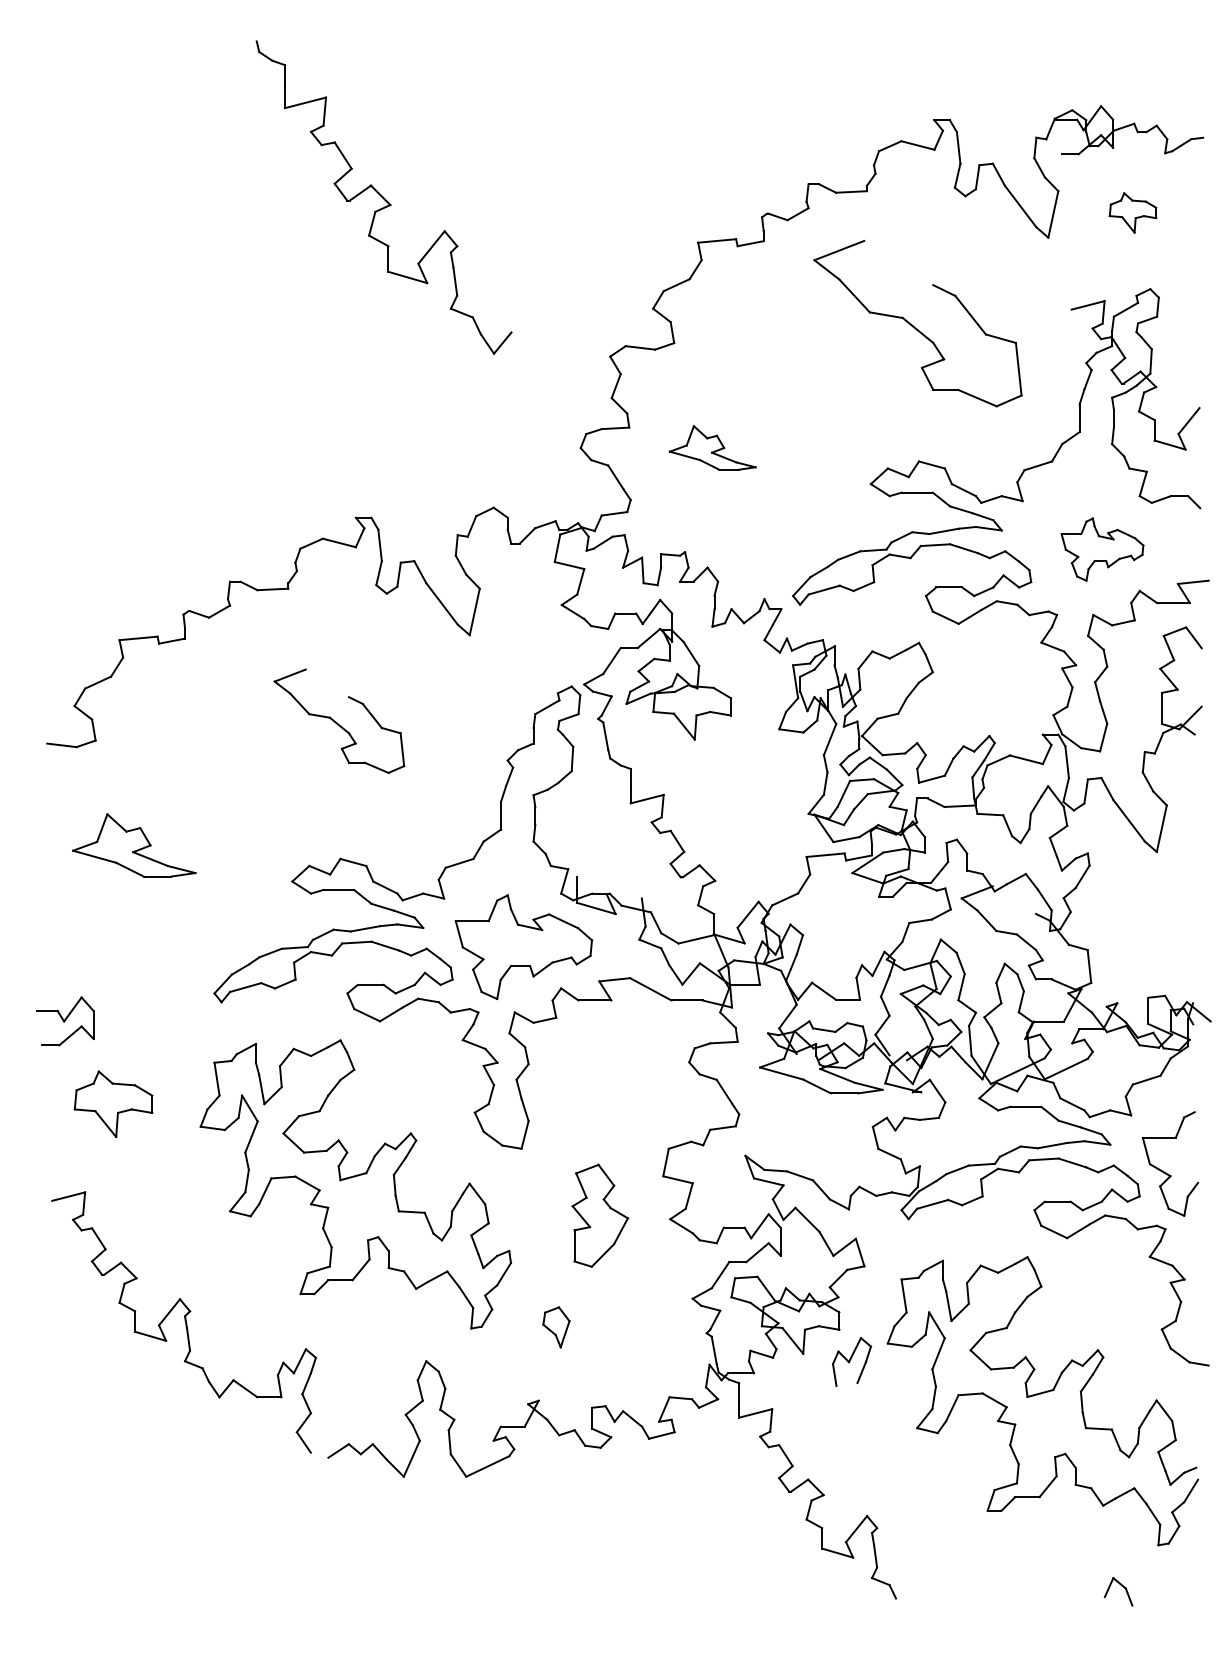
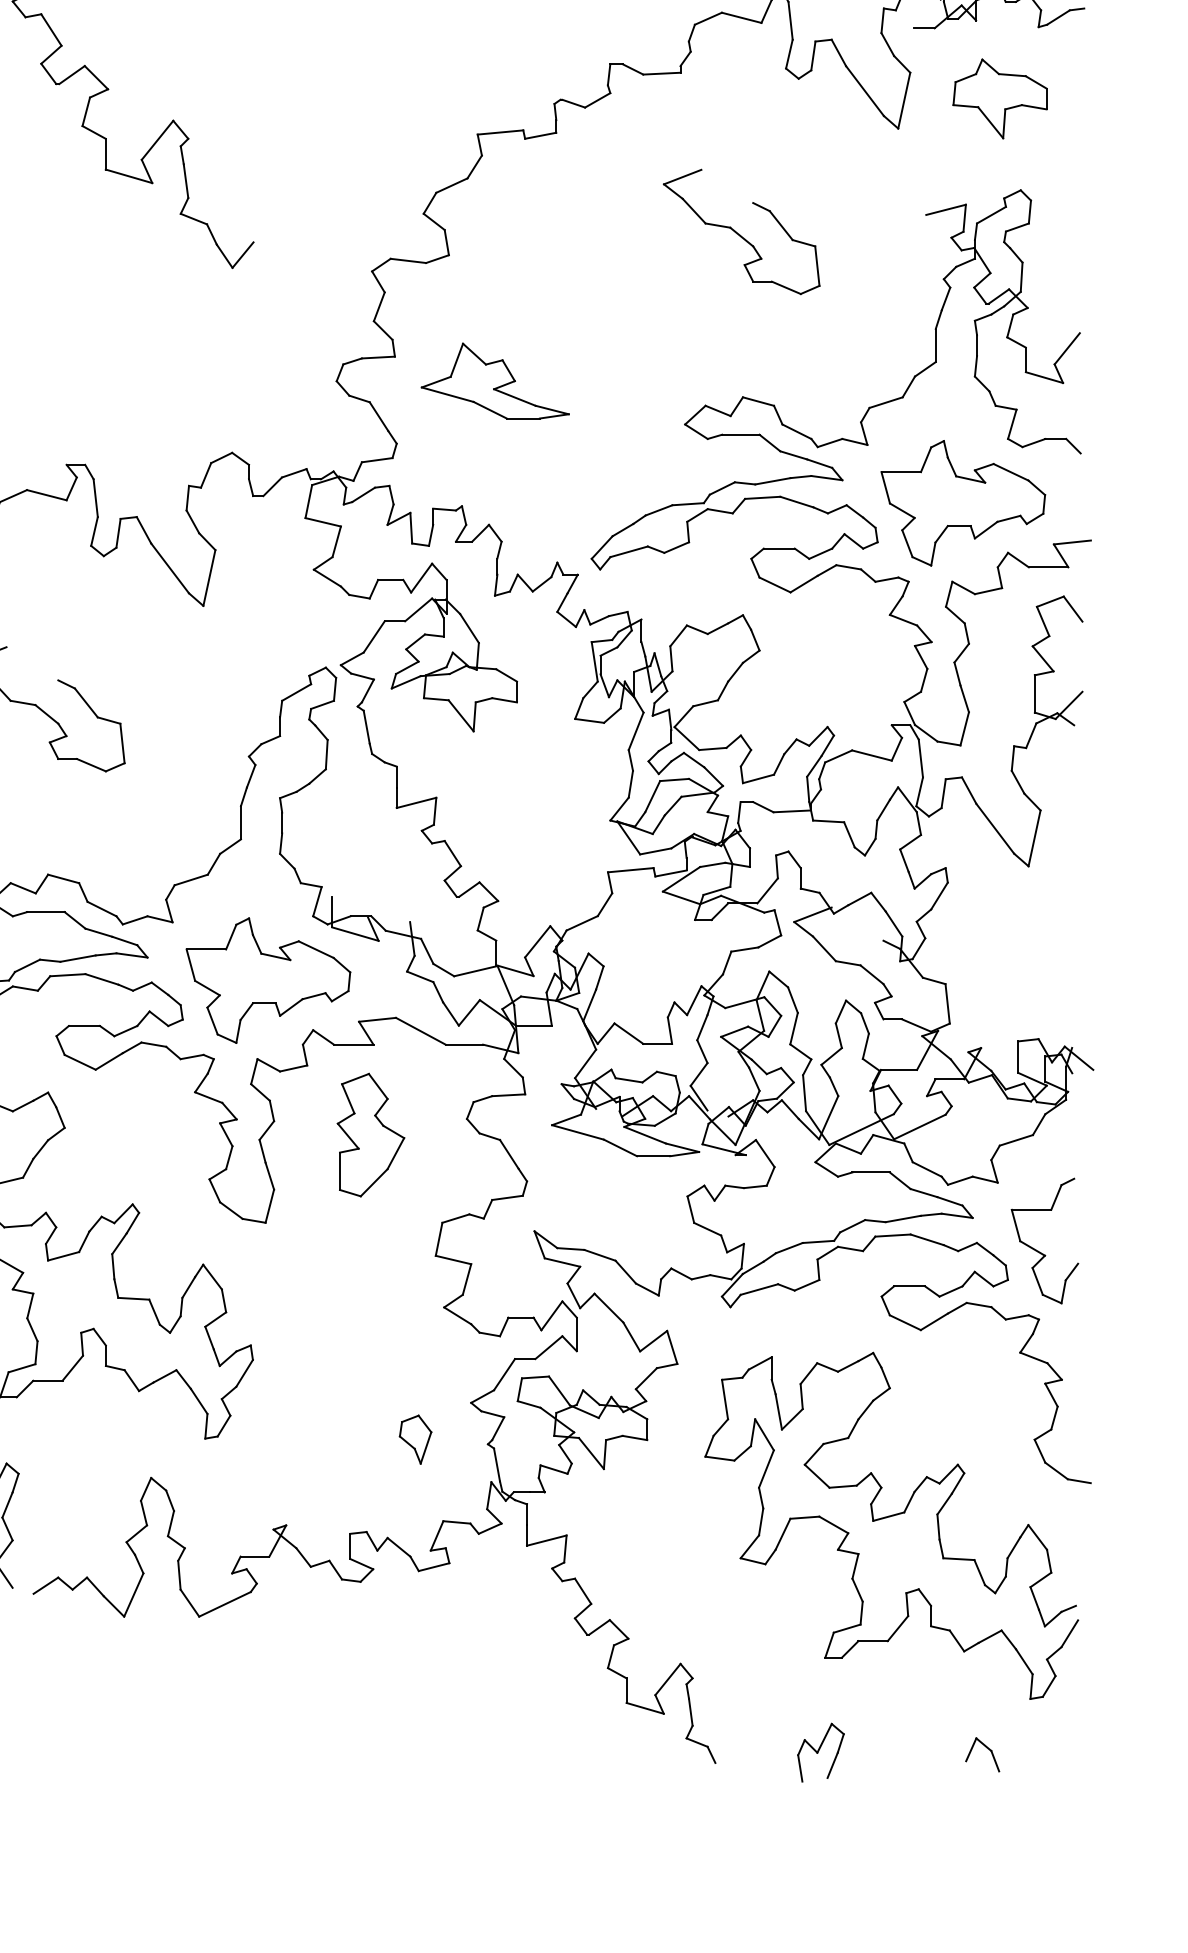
part: (1132, 212) -> (999, 98), size x1.67
part: (917, 323) -> (741, 231), size x0.62
part: (712, 447) -> (494, 380), size x1.43
part: (1102, 549) -> (963, 503), size x1.67
part: (599, 1215) -> (370, 1134), moved
part: (556, 1327) -> (415, 1439), moved
part: (852, 1361) -> (821, 1752), moved

